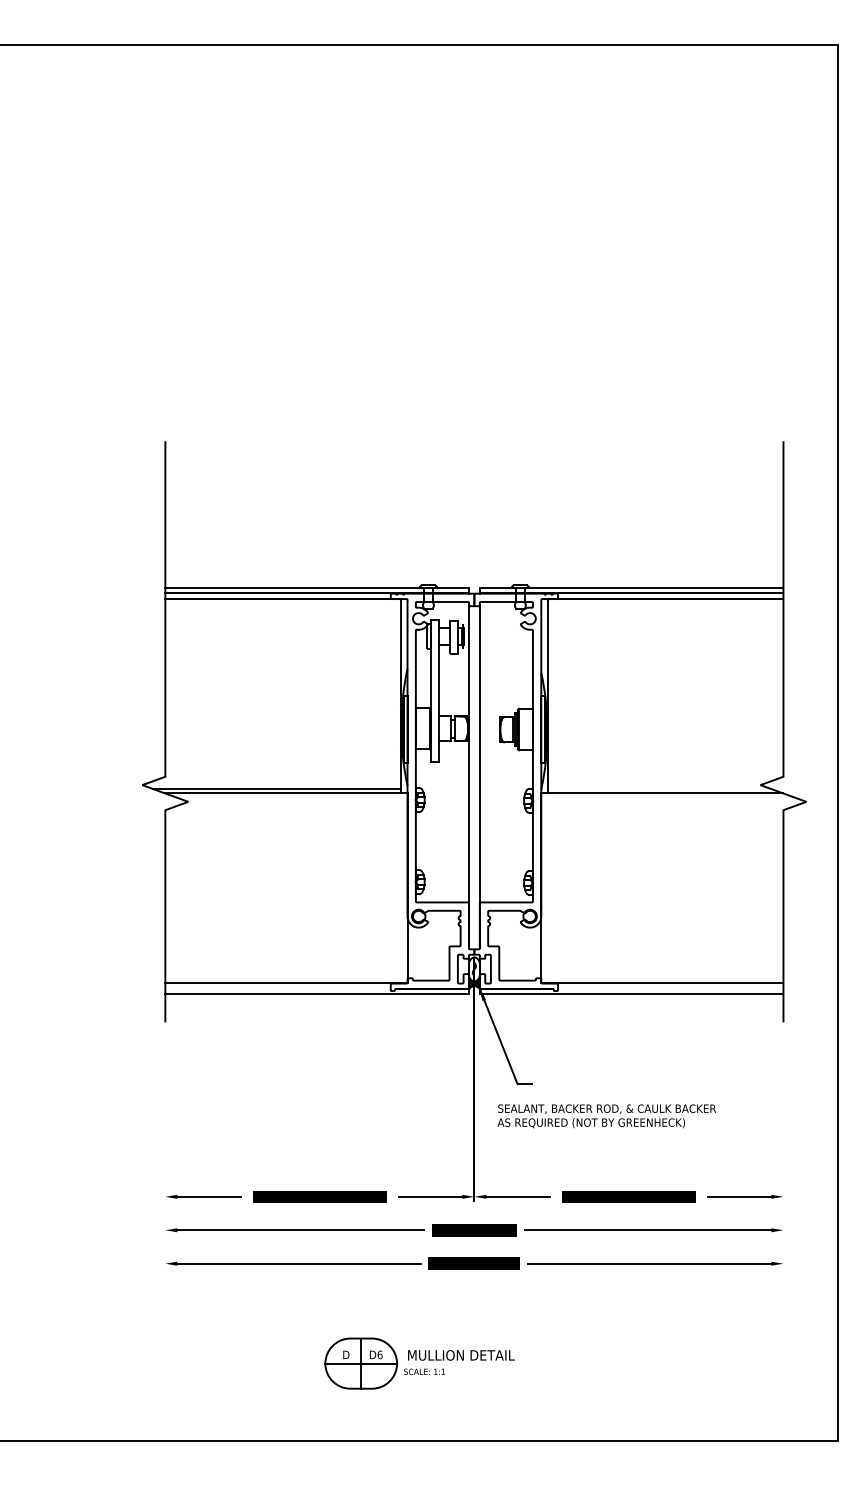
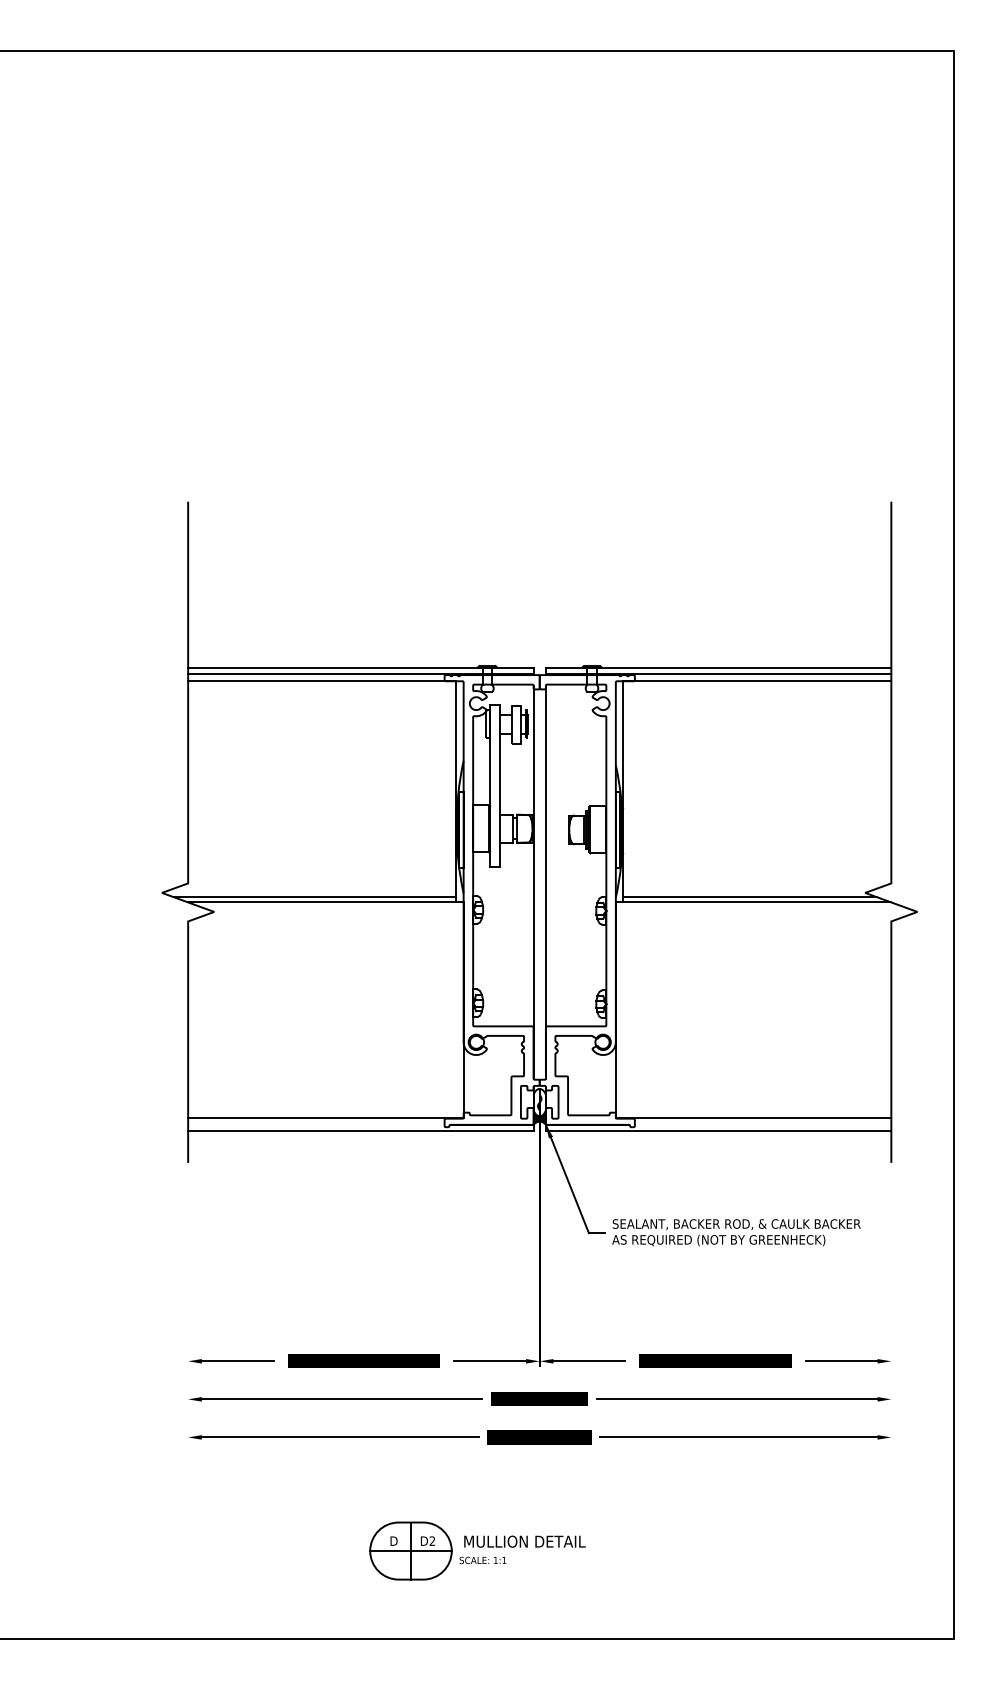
line: (659, 789) -> (750, 897), added
text: (606, 1116) -> (736, 1232), moved
text: (380, 1354) -> (432, 1540), D6 -> D2

